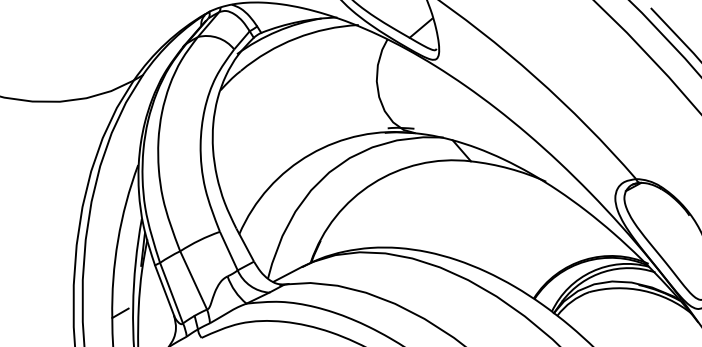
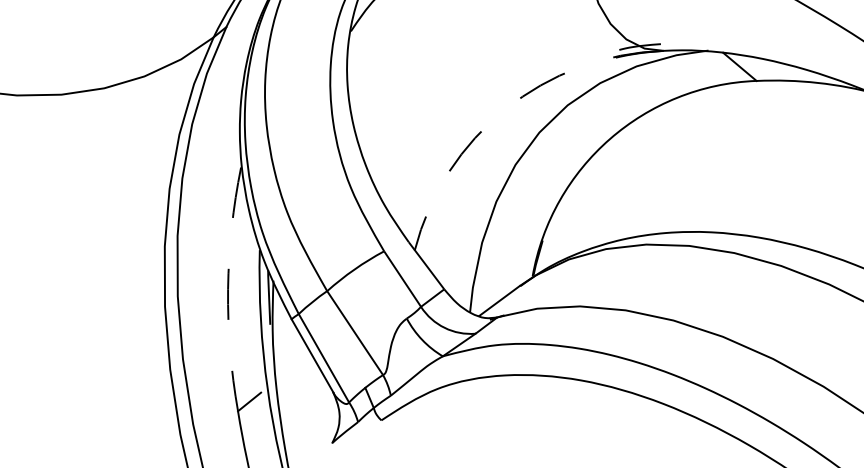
arc: (310, 154) -> (505, 109), solid -> dashed
arc: (118, 240) -> (228, 289), solid -> dashed

